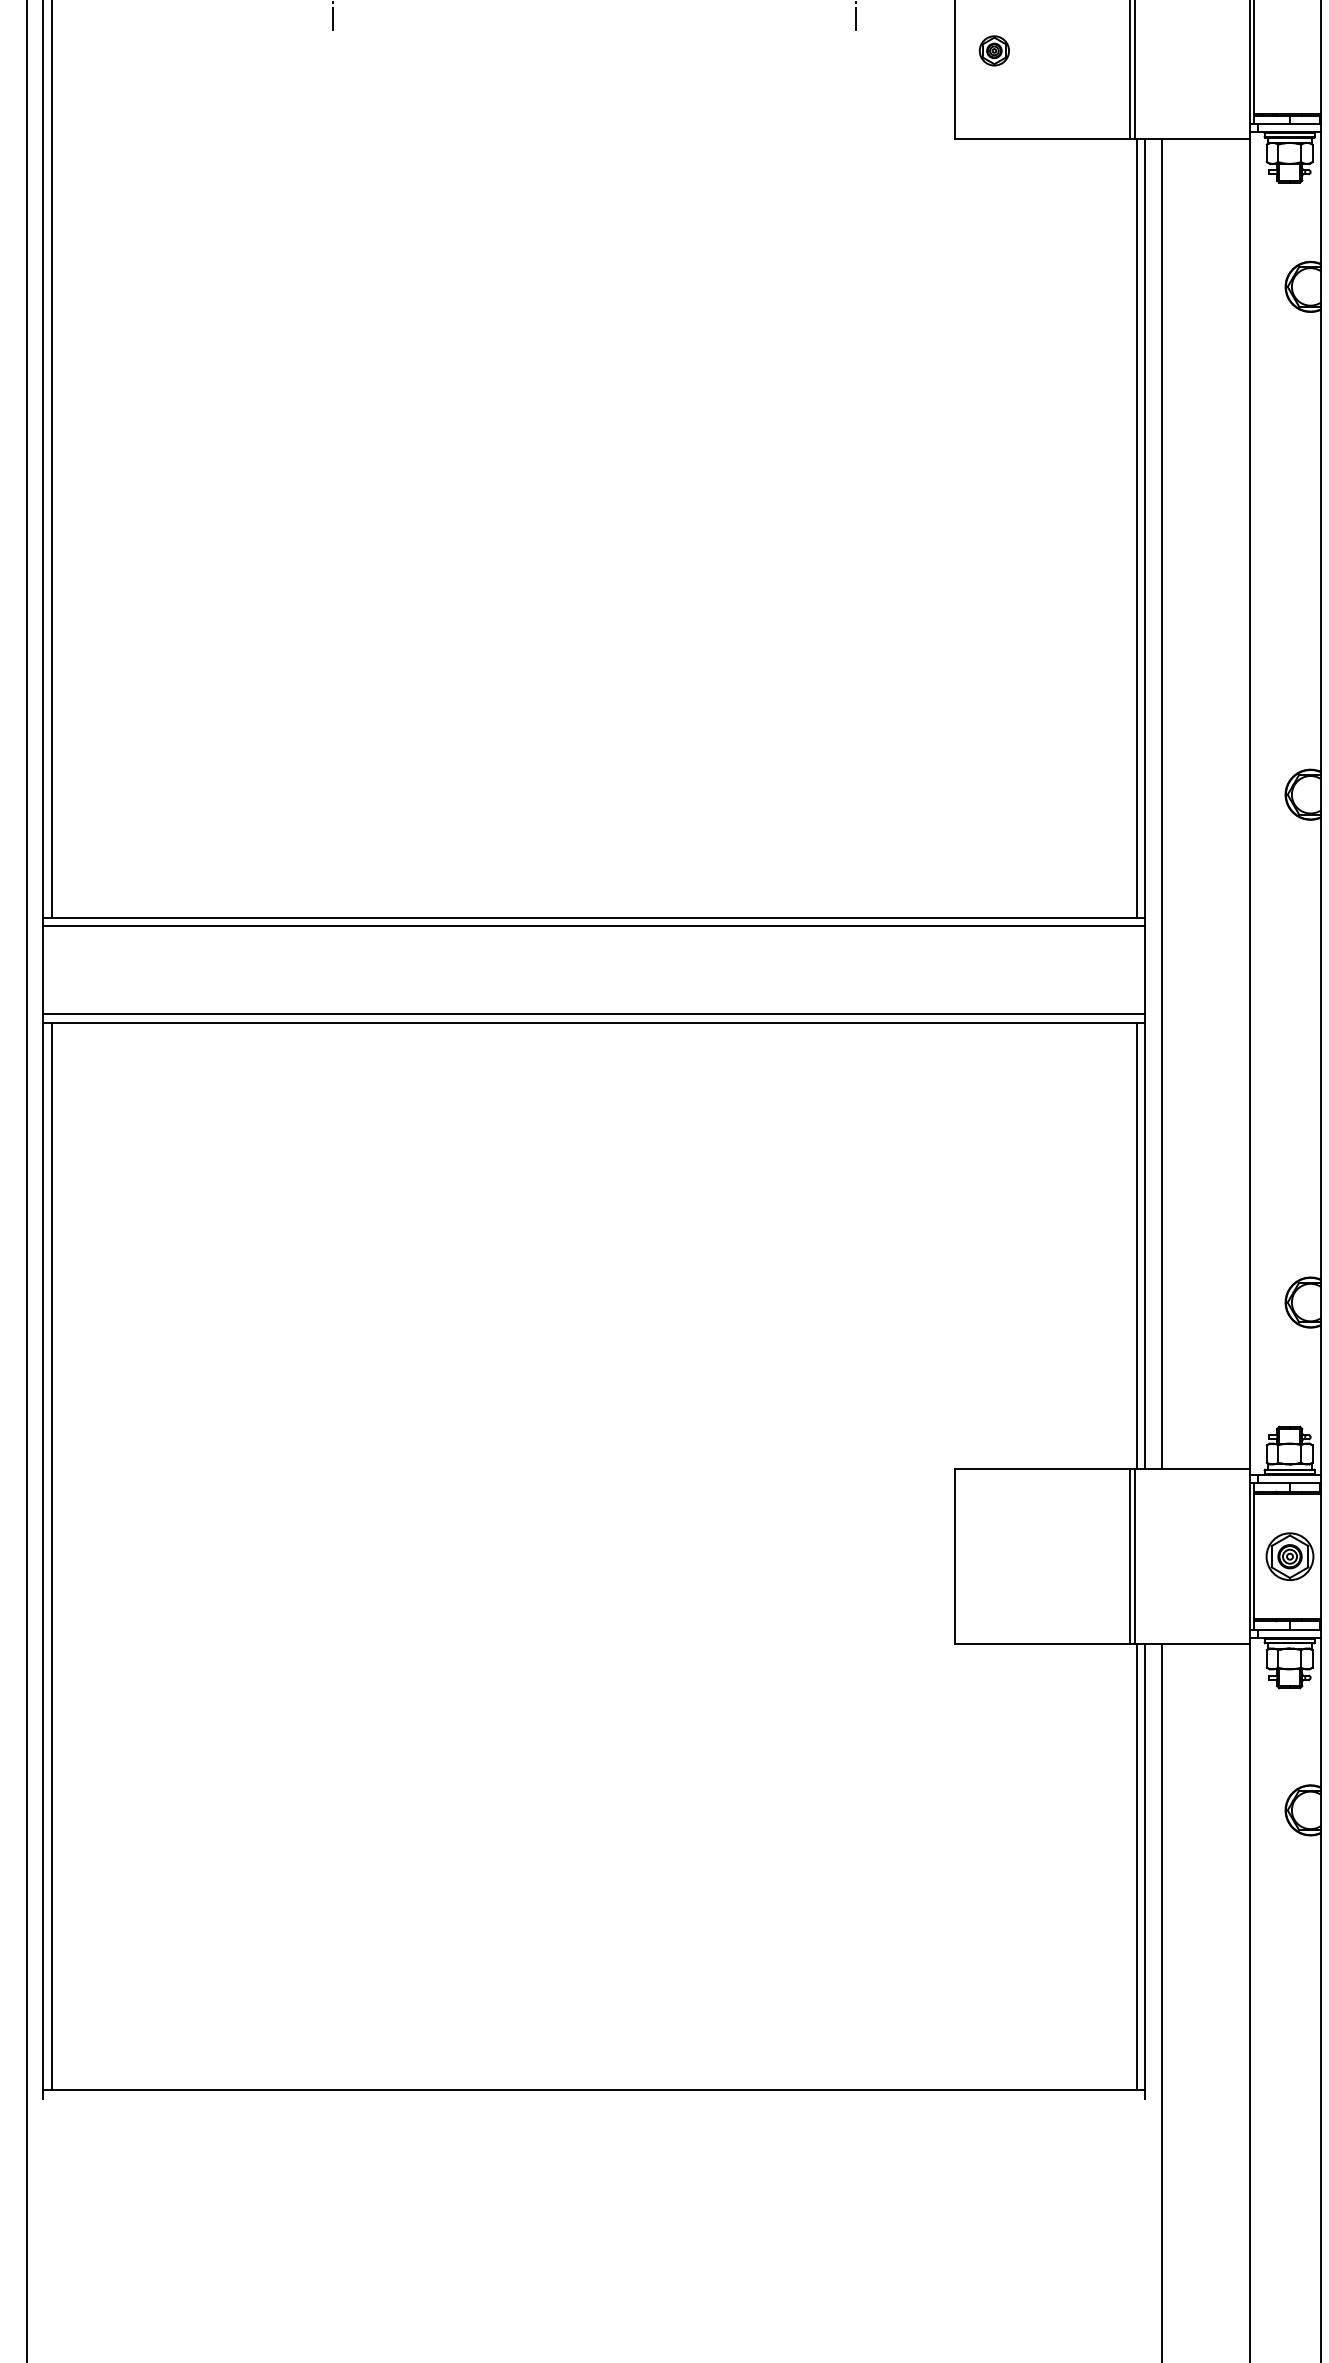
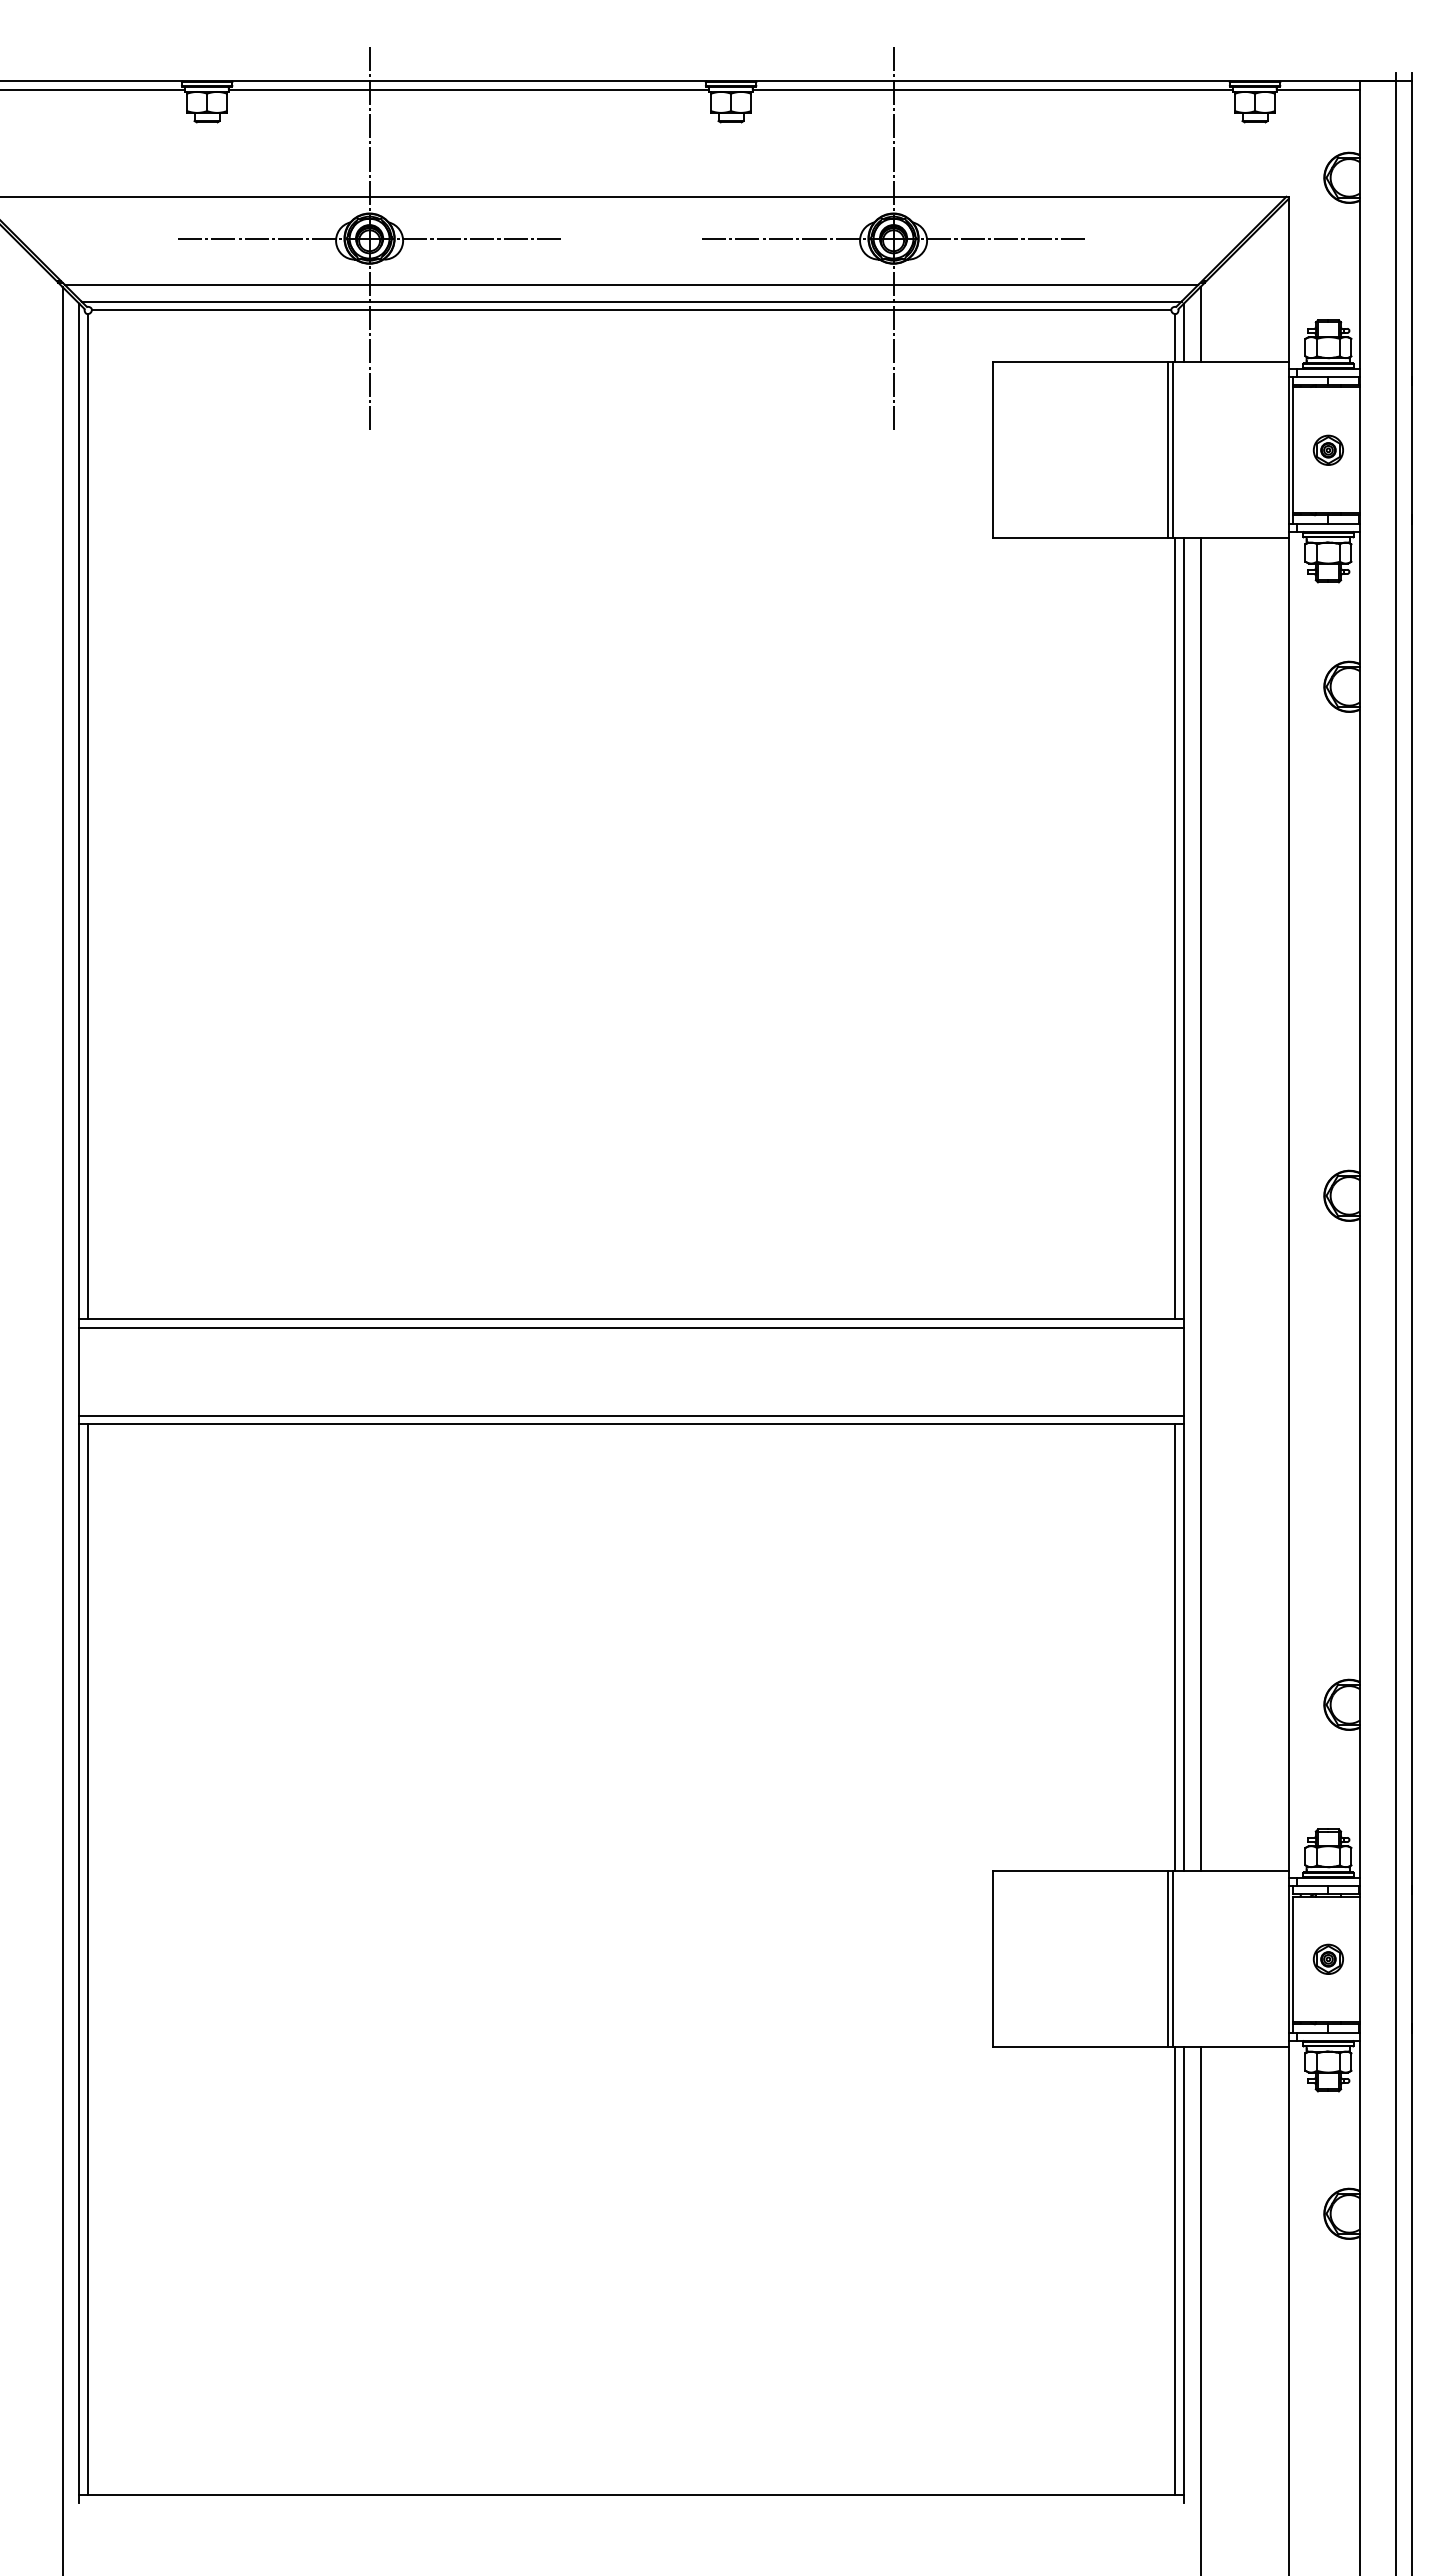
part: (993, 50) -> (1327, 449), moved
part: (1288, 1555) -> (1327, 1958), size x0.62

